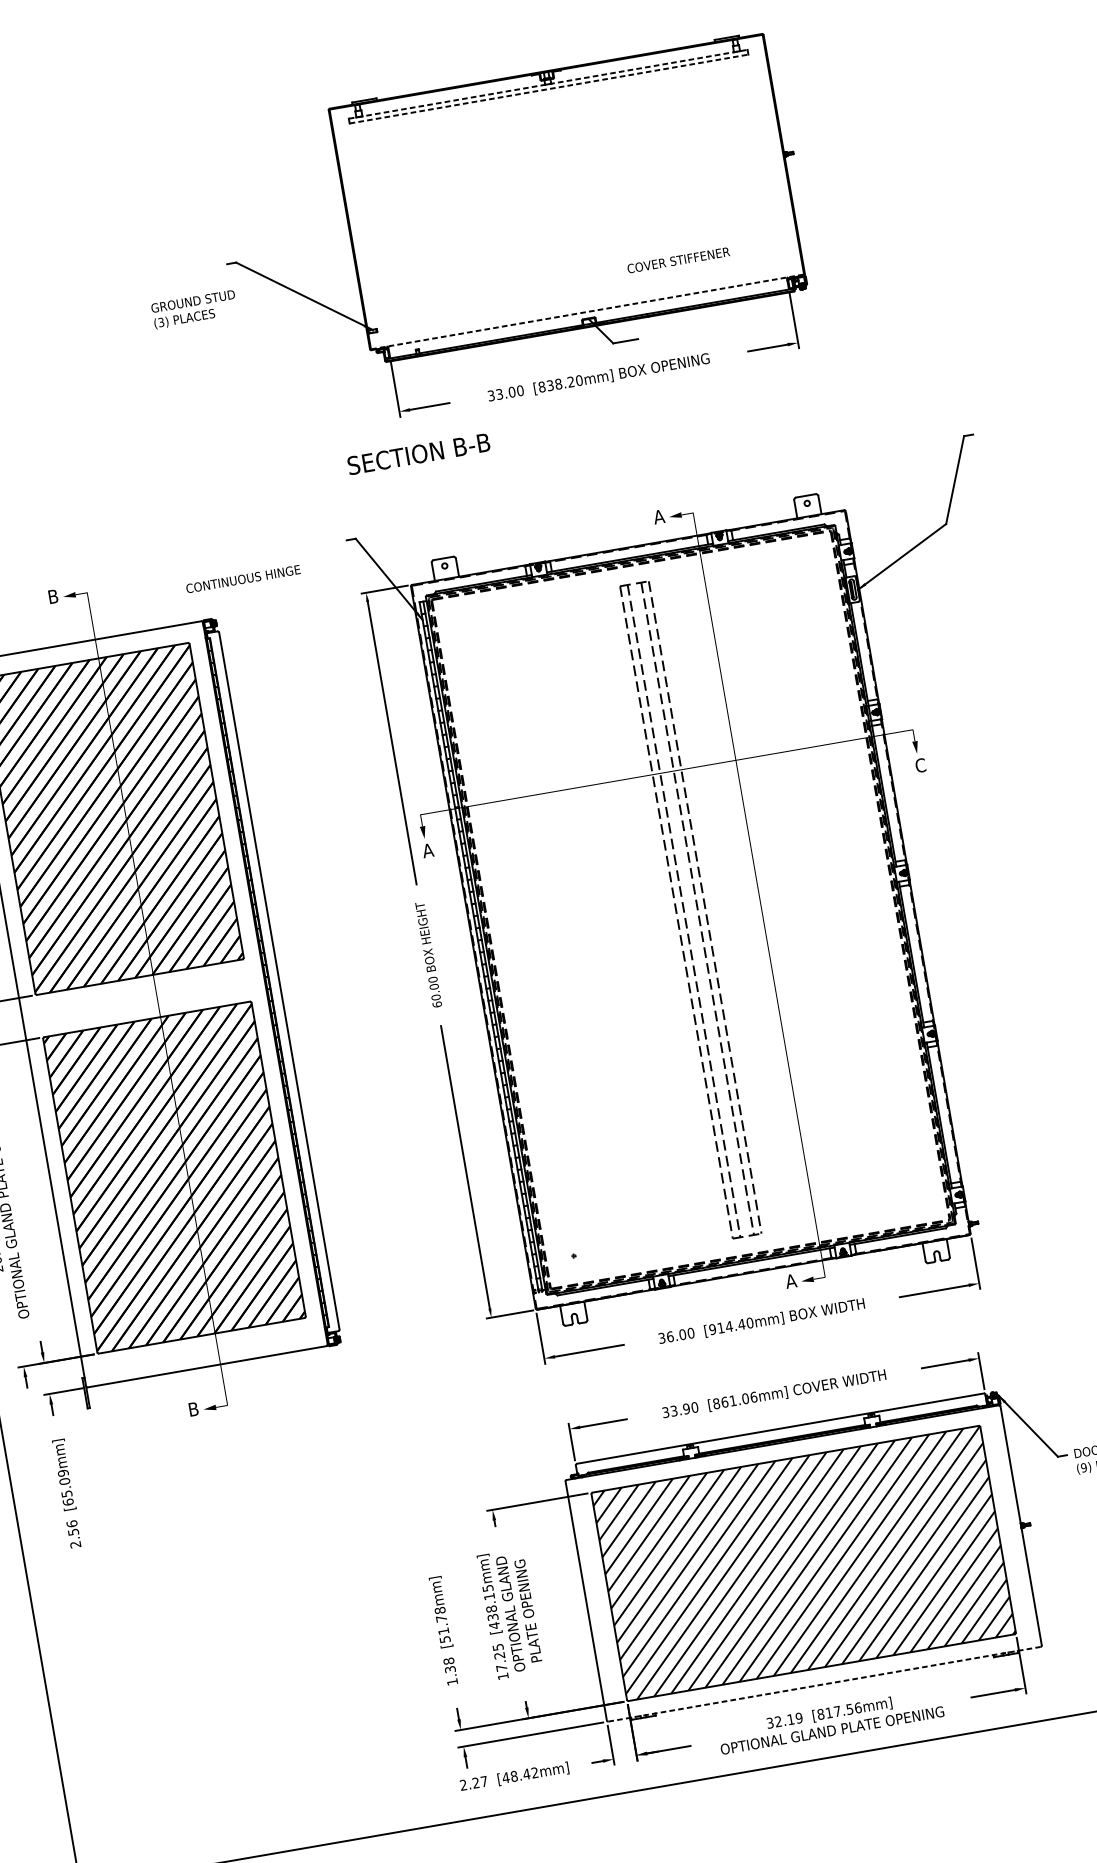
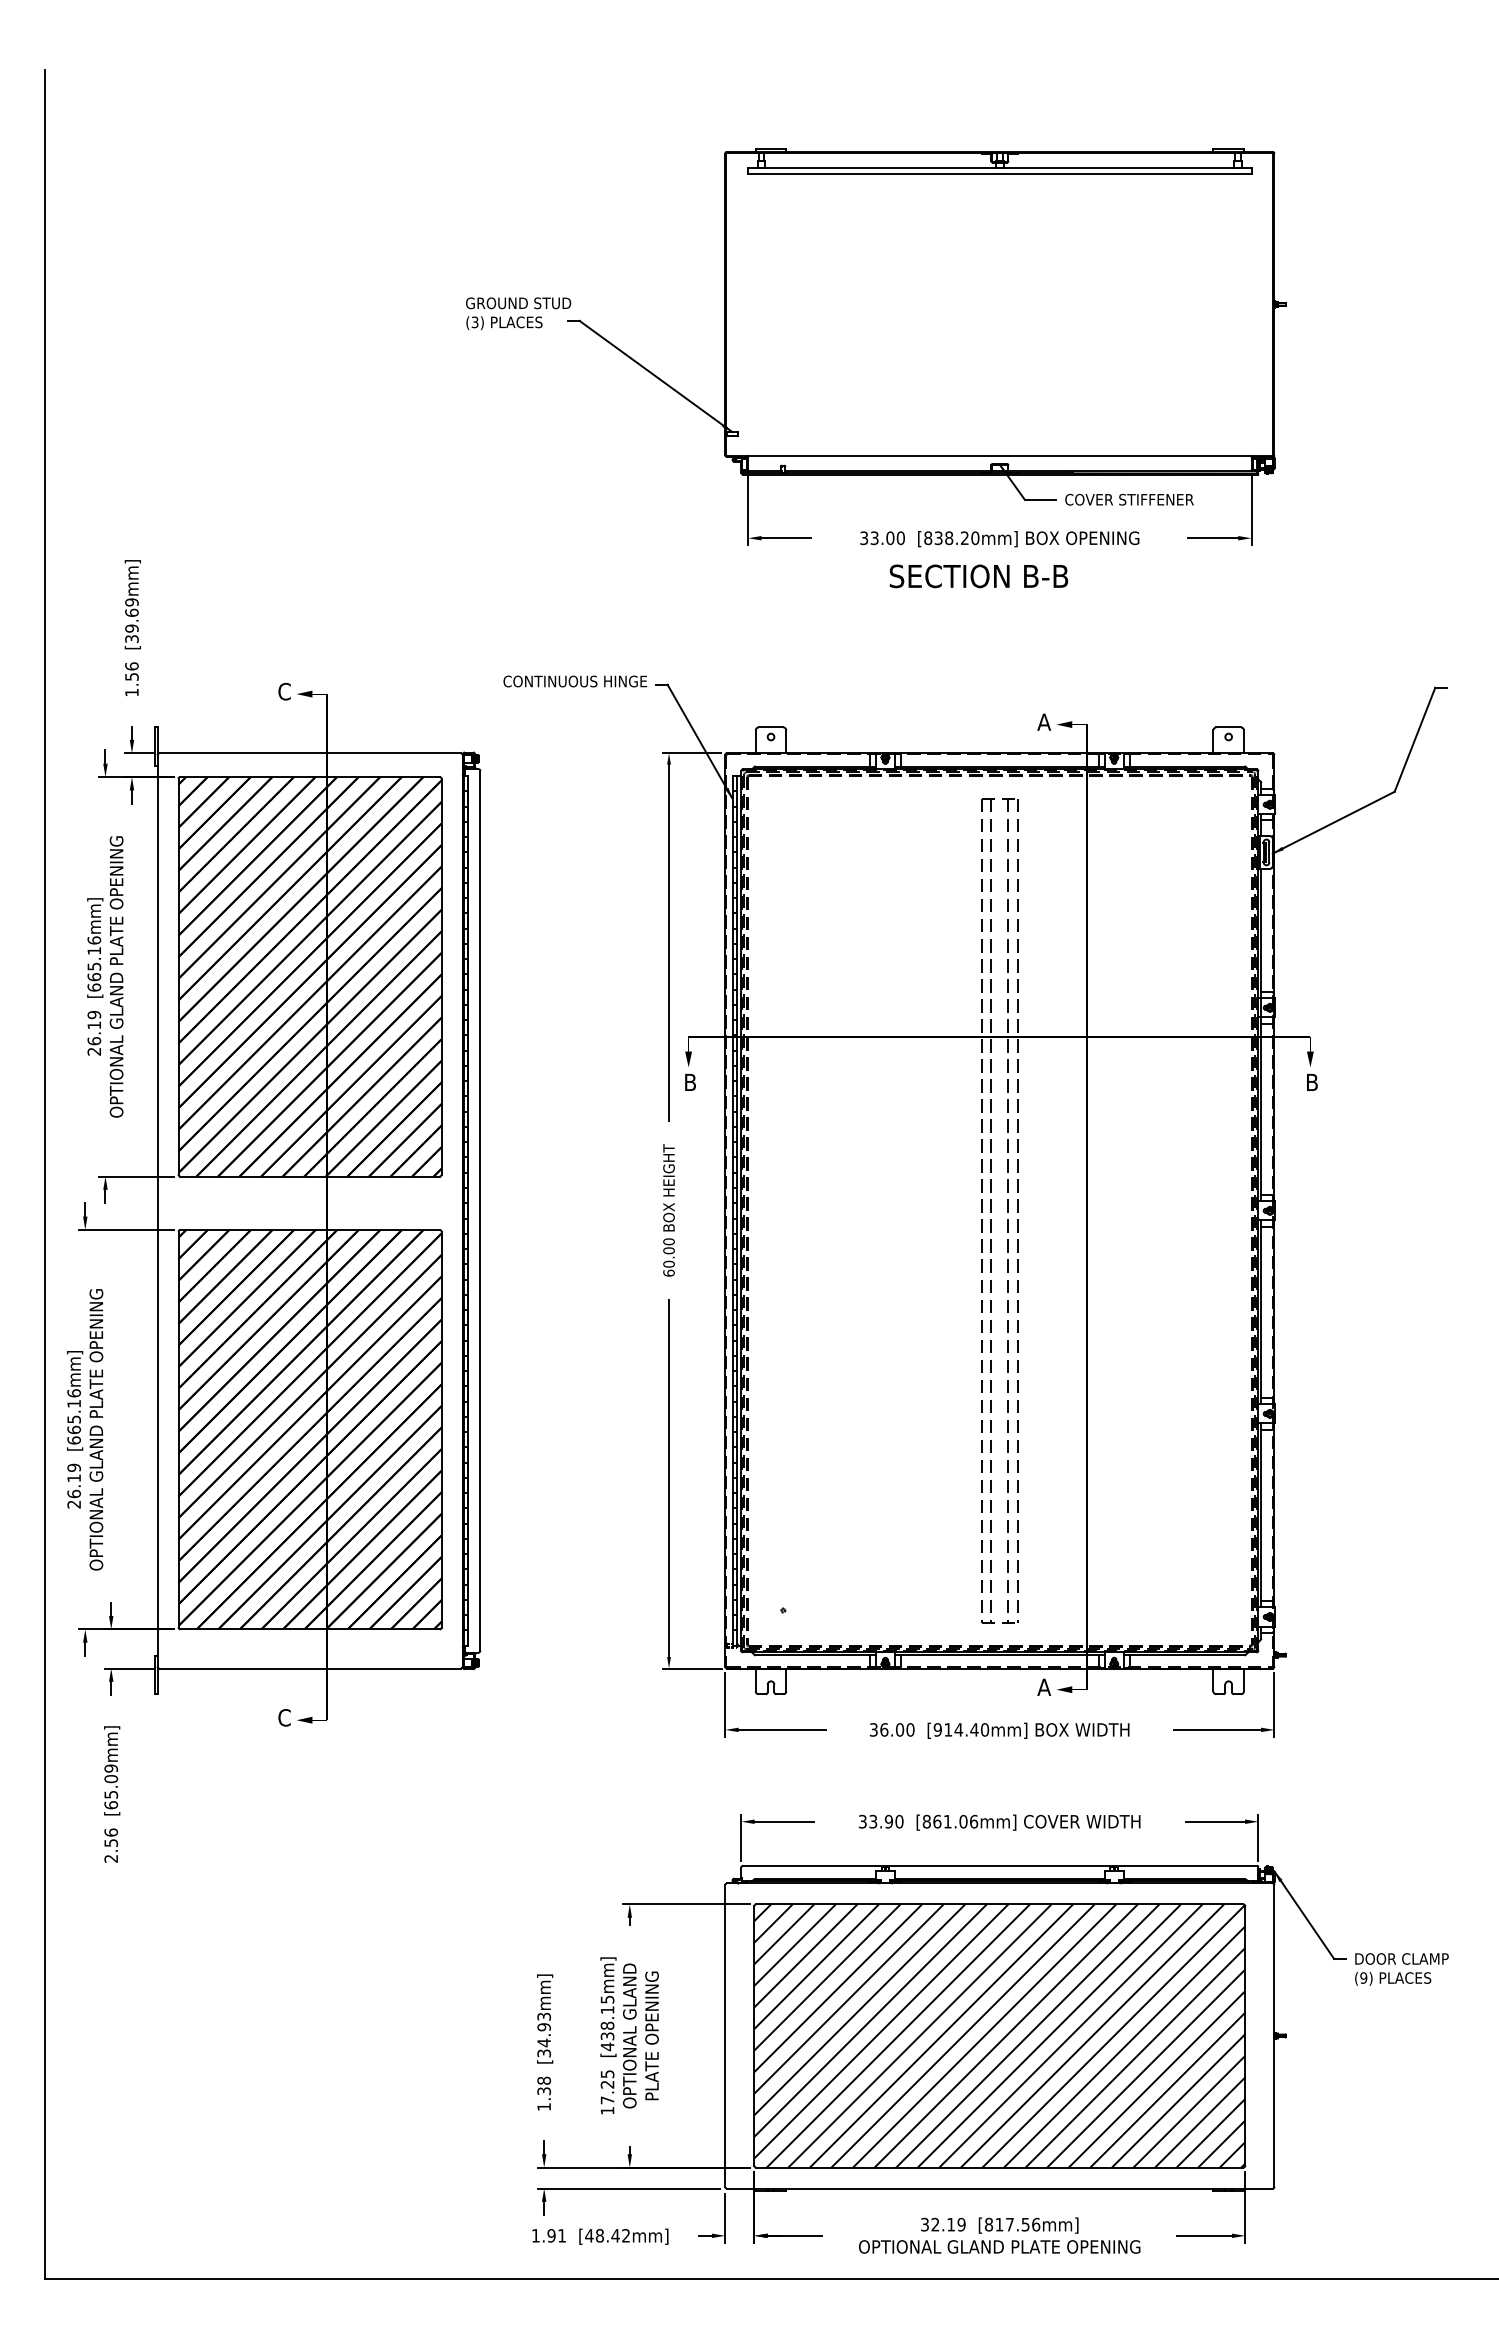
line: (547, 84) -> (999, 168), dashed -> solid
line: (548, 89) -> (999, 174), dashed -> solid
text: (678, 260) -> (1129, 499), moved
text: (194, 309) -> (518, 313), moved
line: (587, 311) -> (999, 455), dashed -> solid
text: (418, 454) -> (978, 576), moved
text: (242, 579) -> (574, 681), moved
text: (53, 596) -> (284, 691), B -> C
text: (920, 765) -> (1312, 1082), C -> B
text: (428, 849) -> (690, 1081), A -> B
text: (193, 1409) -> (284, 1717), B -> C
text: (442, 1624) -> (544, 2034), [51.78mm] -> [34.93mm]
line: (824, 1684) -> (999, 2188), dashed -> solid
text: (473, 1783) -> (548, 2235), 2.27 -> 1.91

